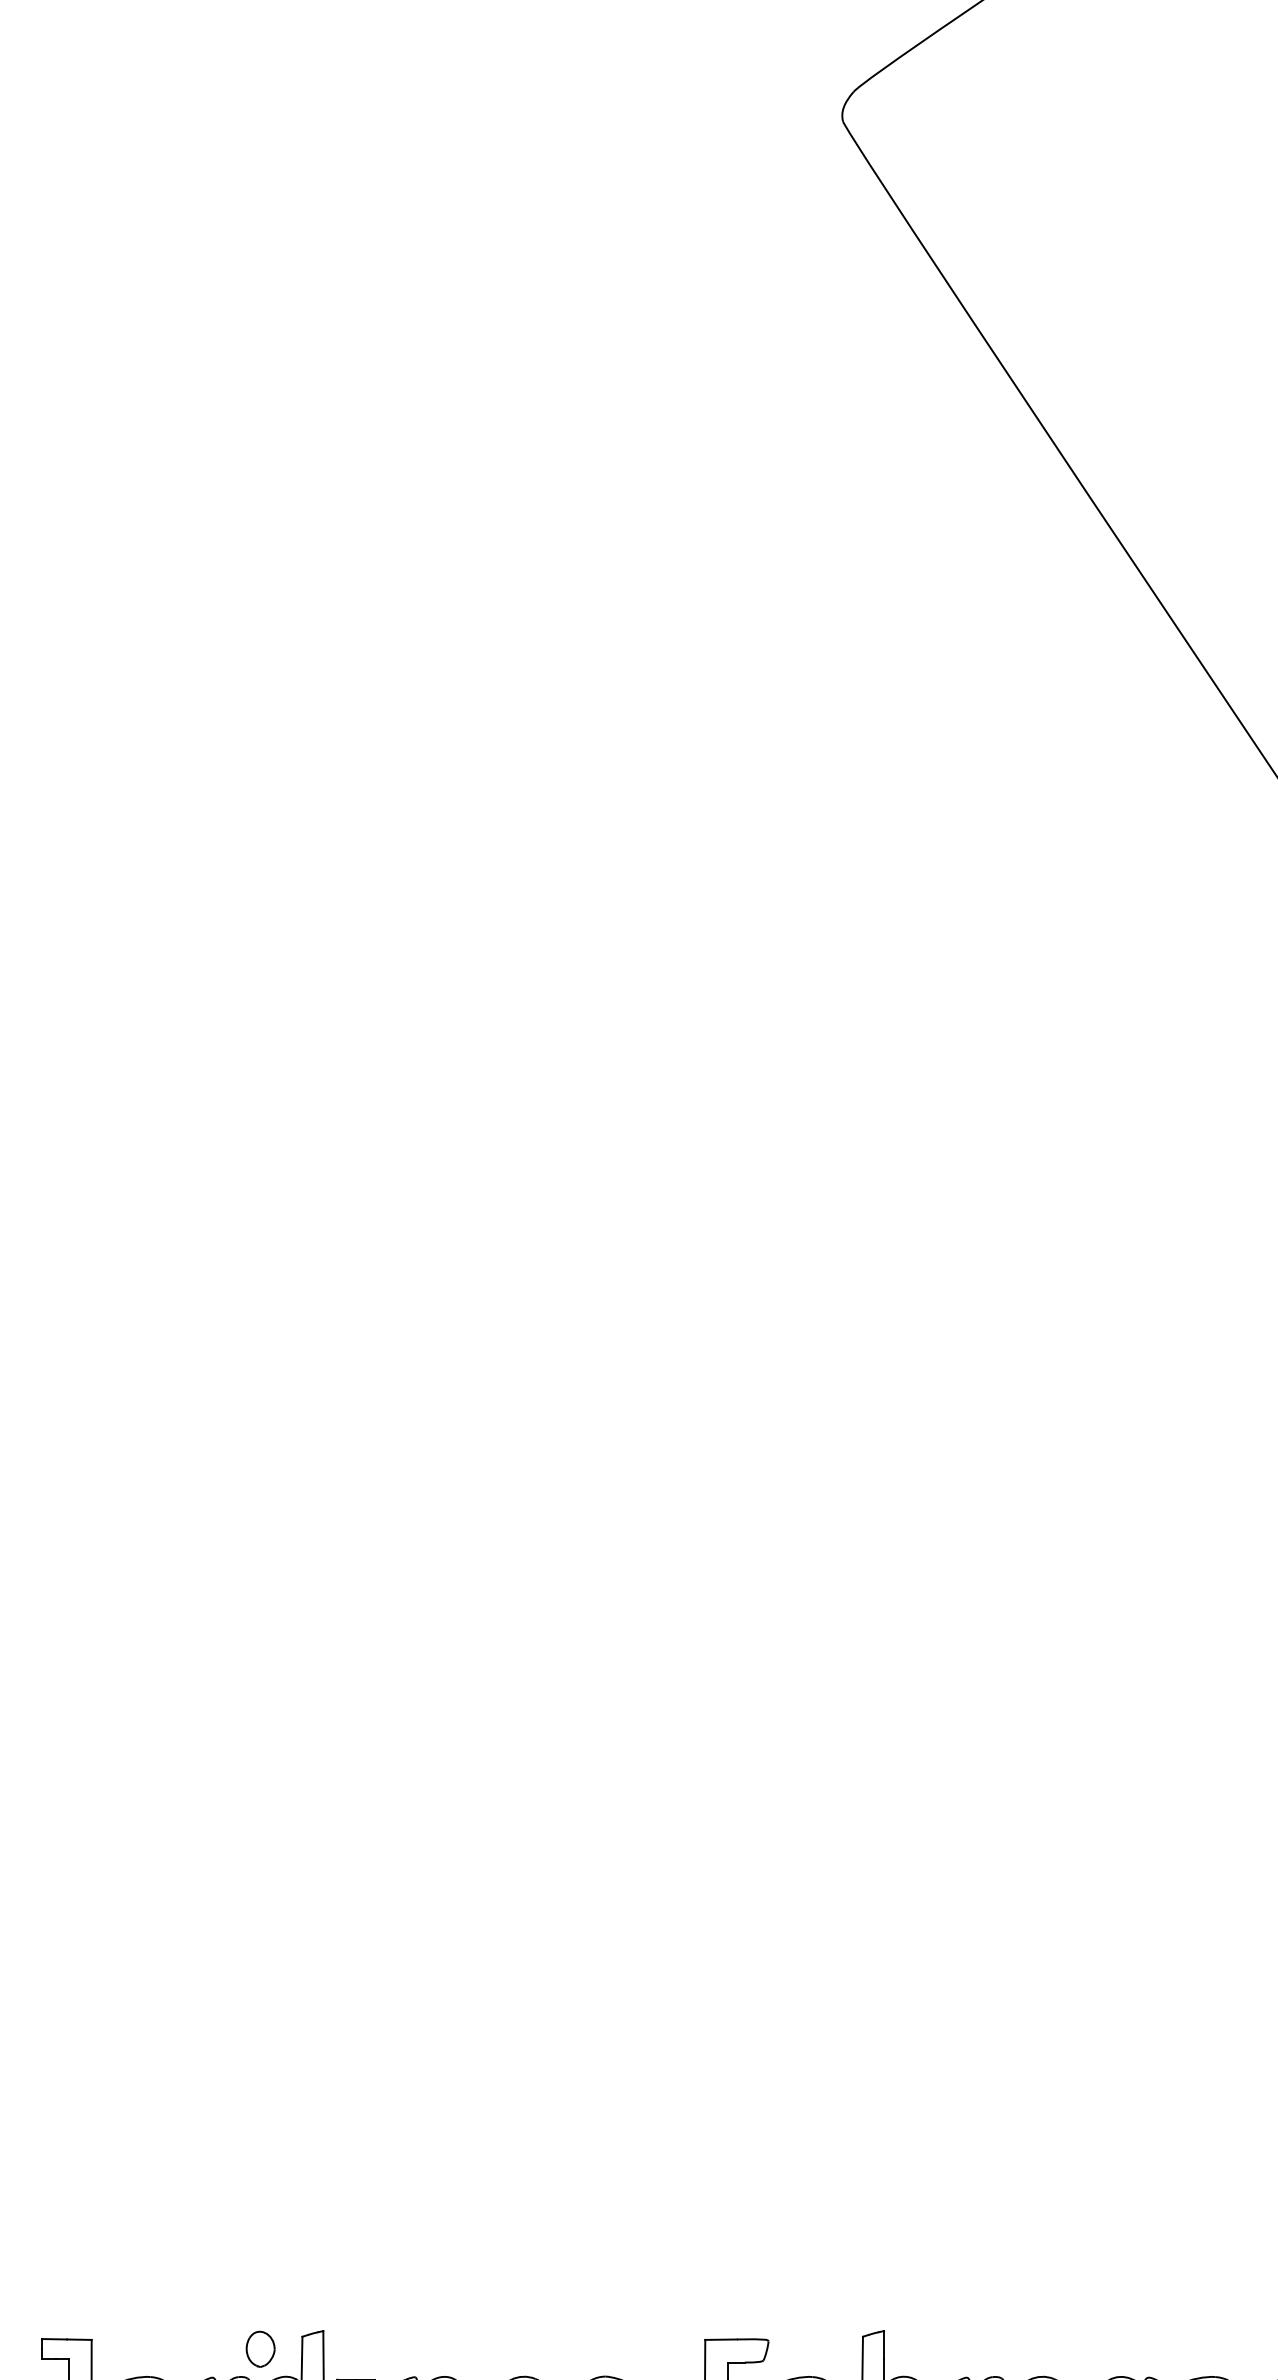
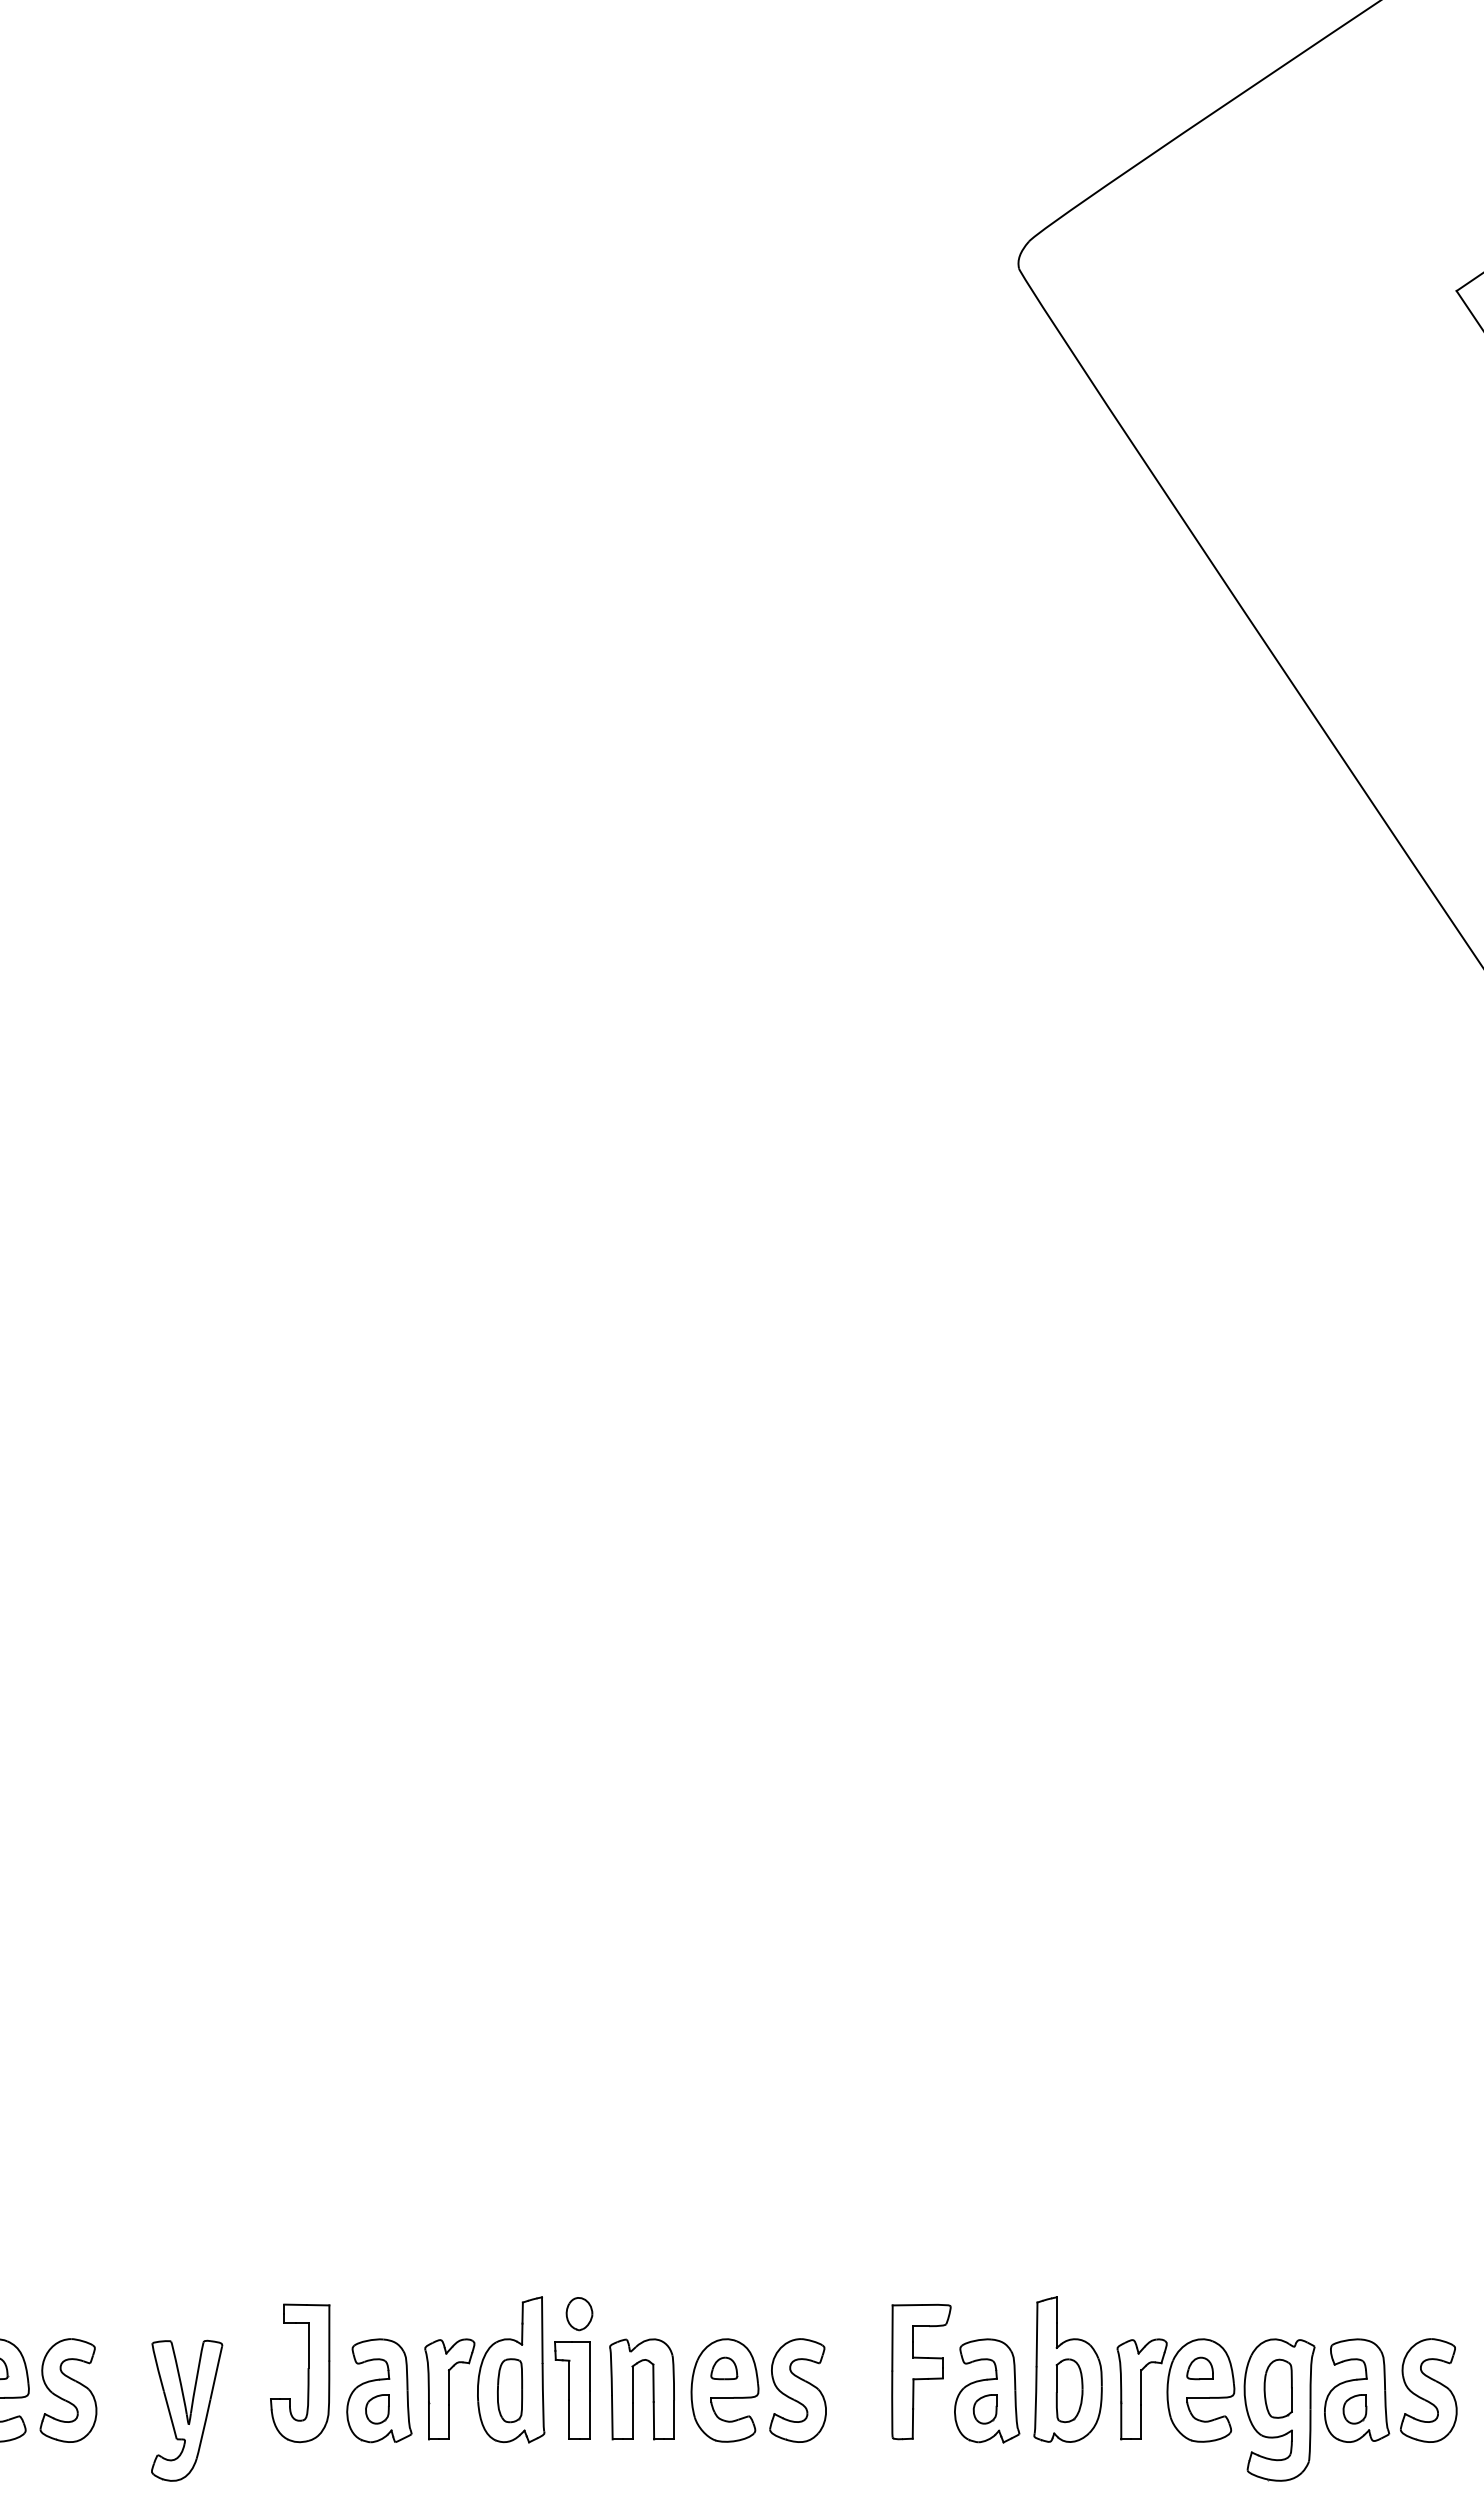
part: (260, 2349) -> (579, 2314), moved

